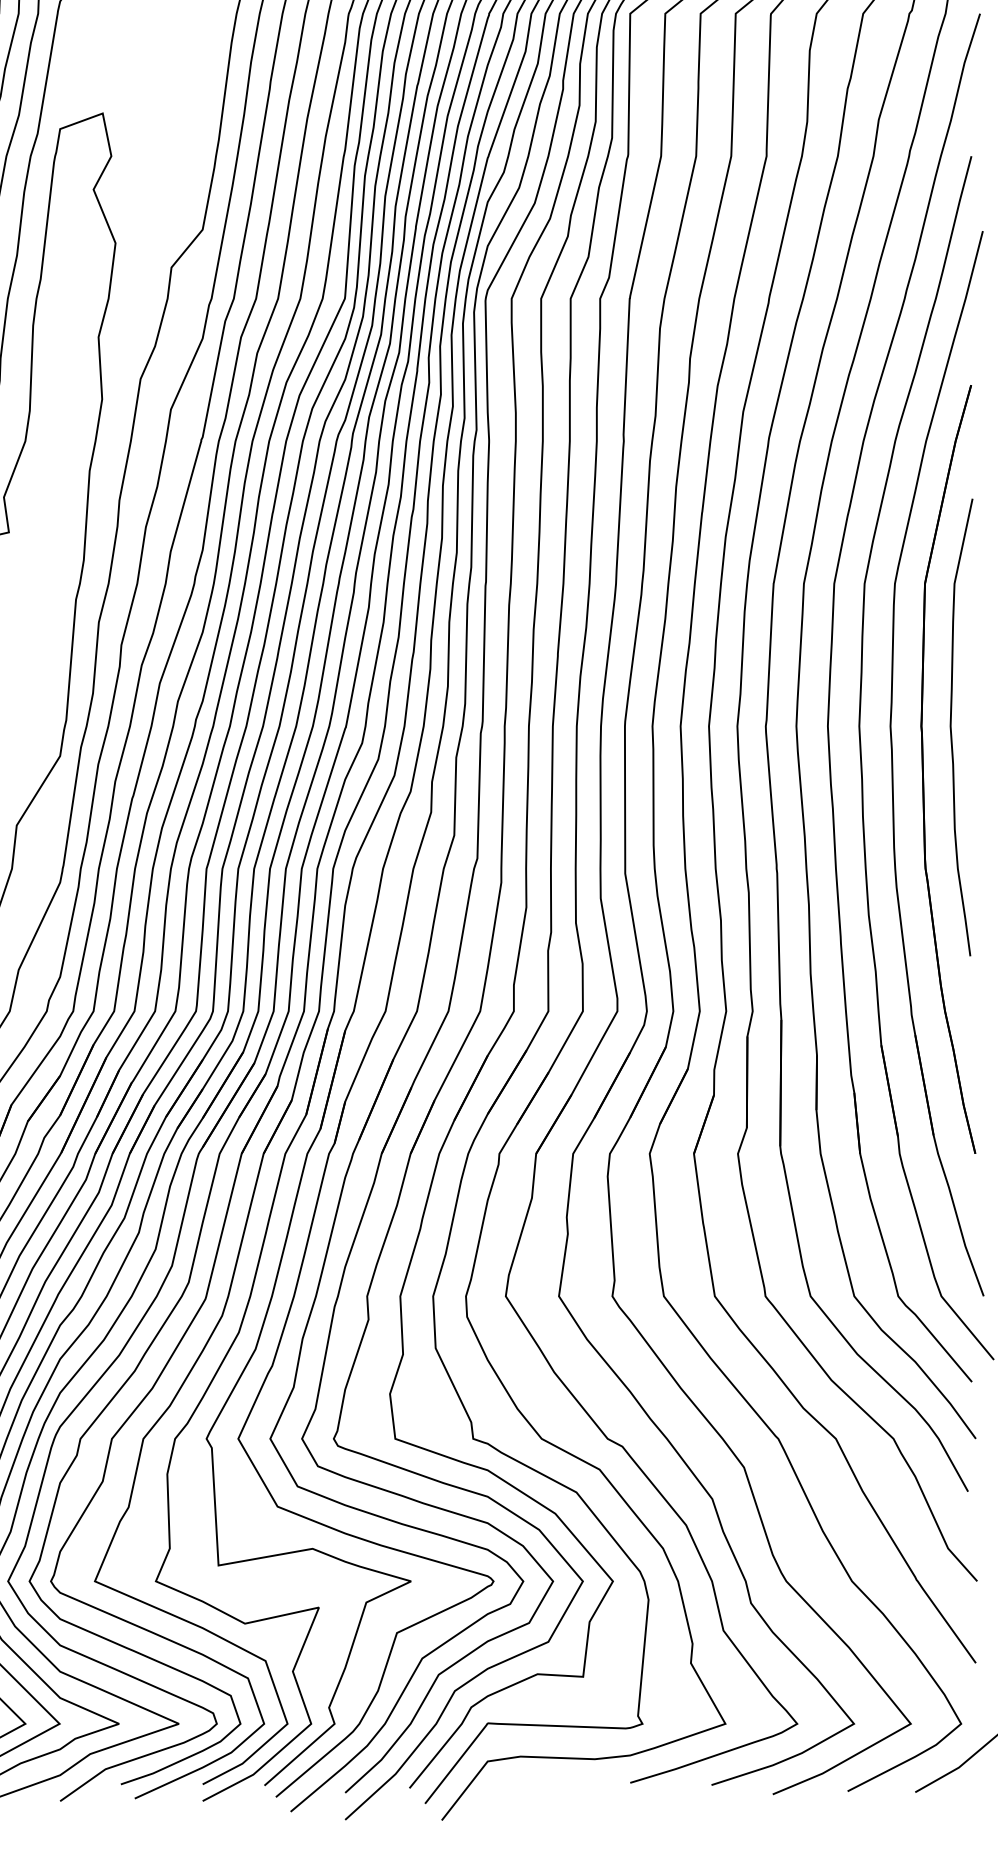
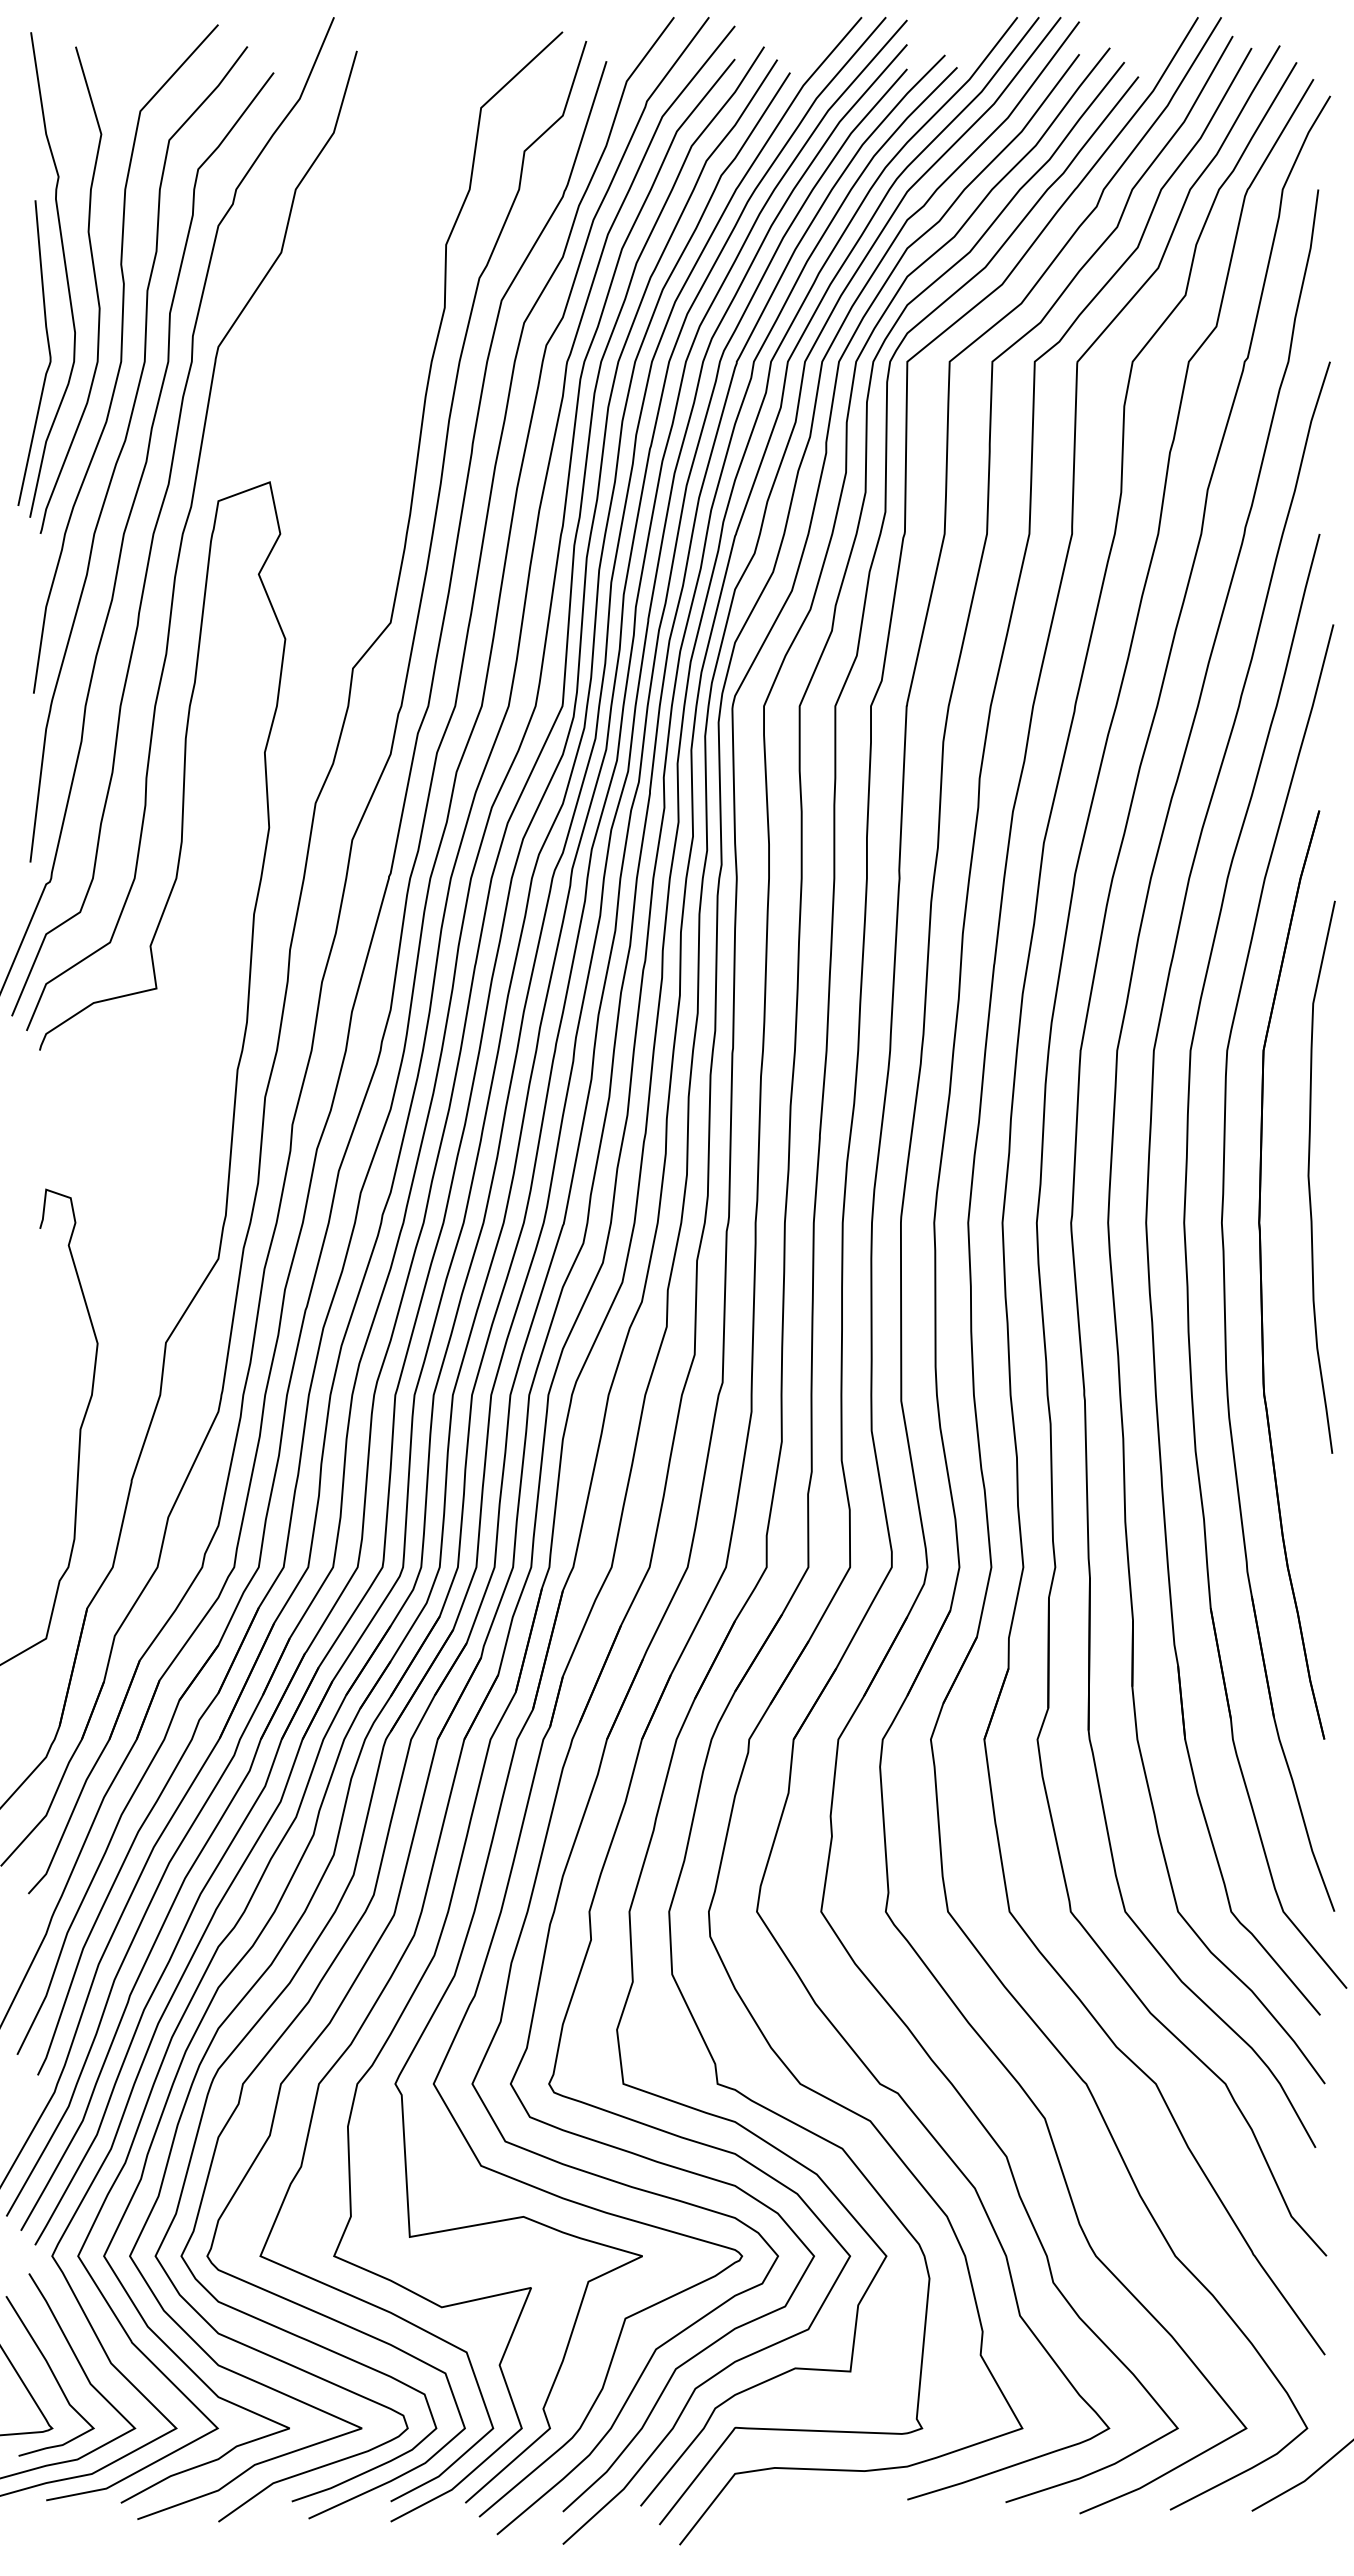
curve: (951, 726) -> (1309, 1176), moved

